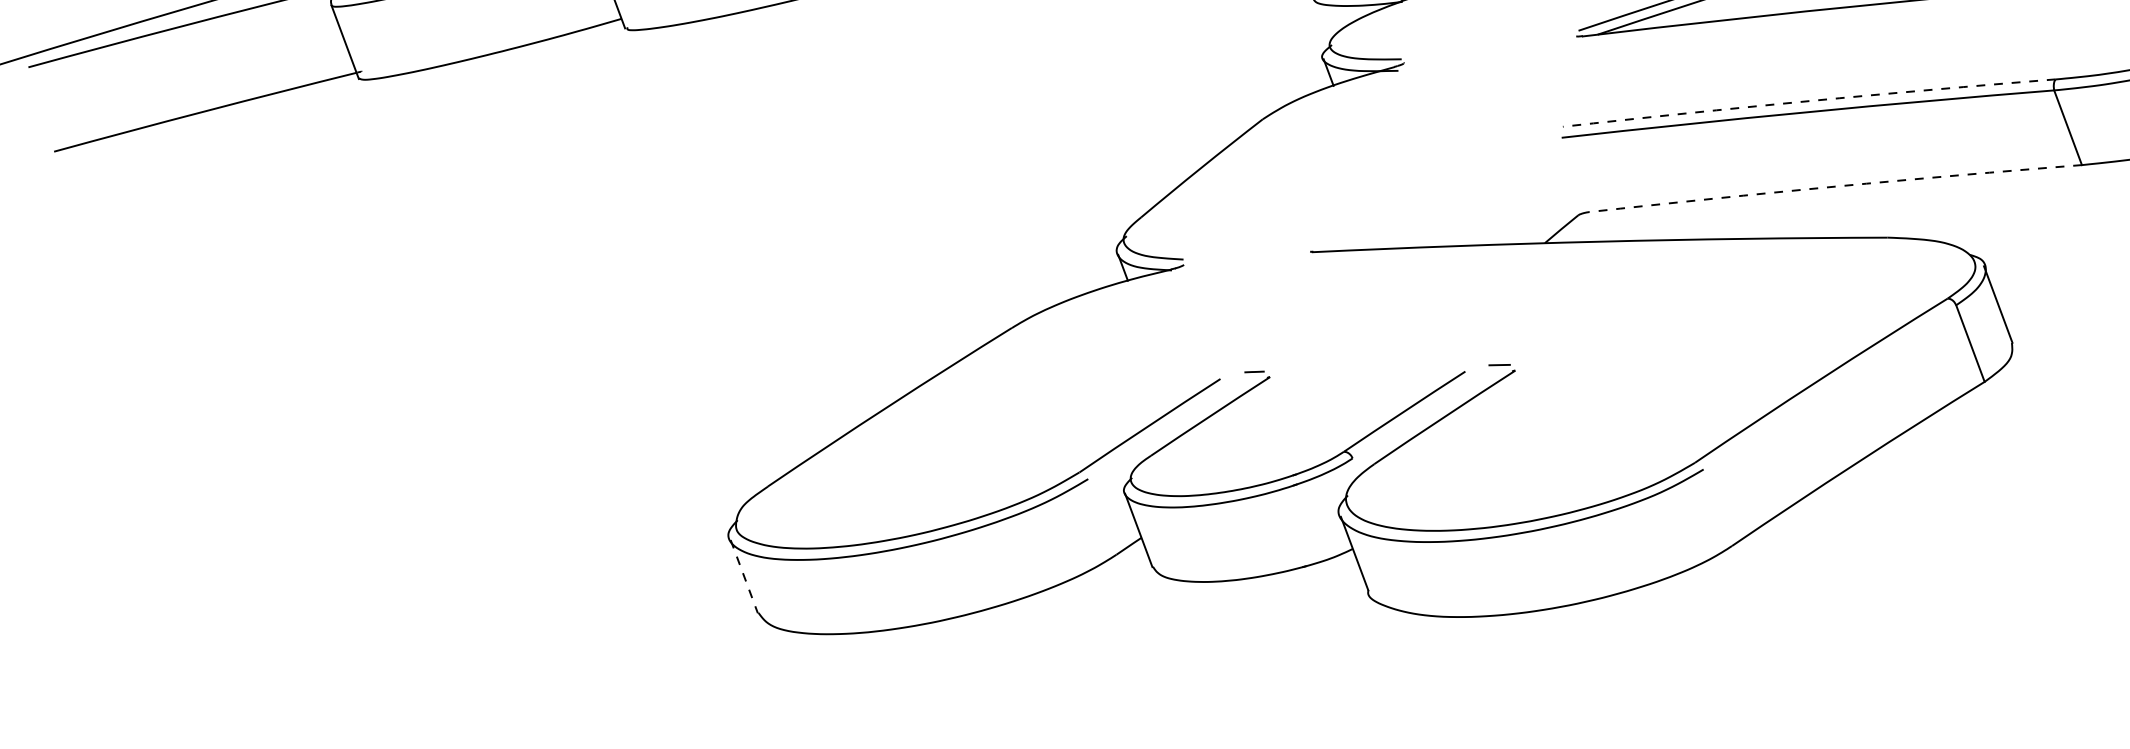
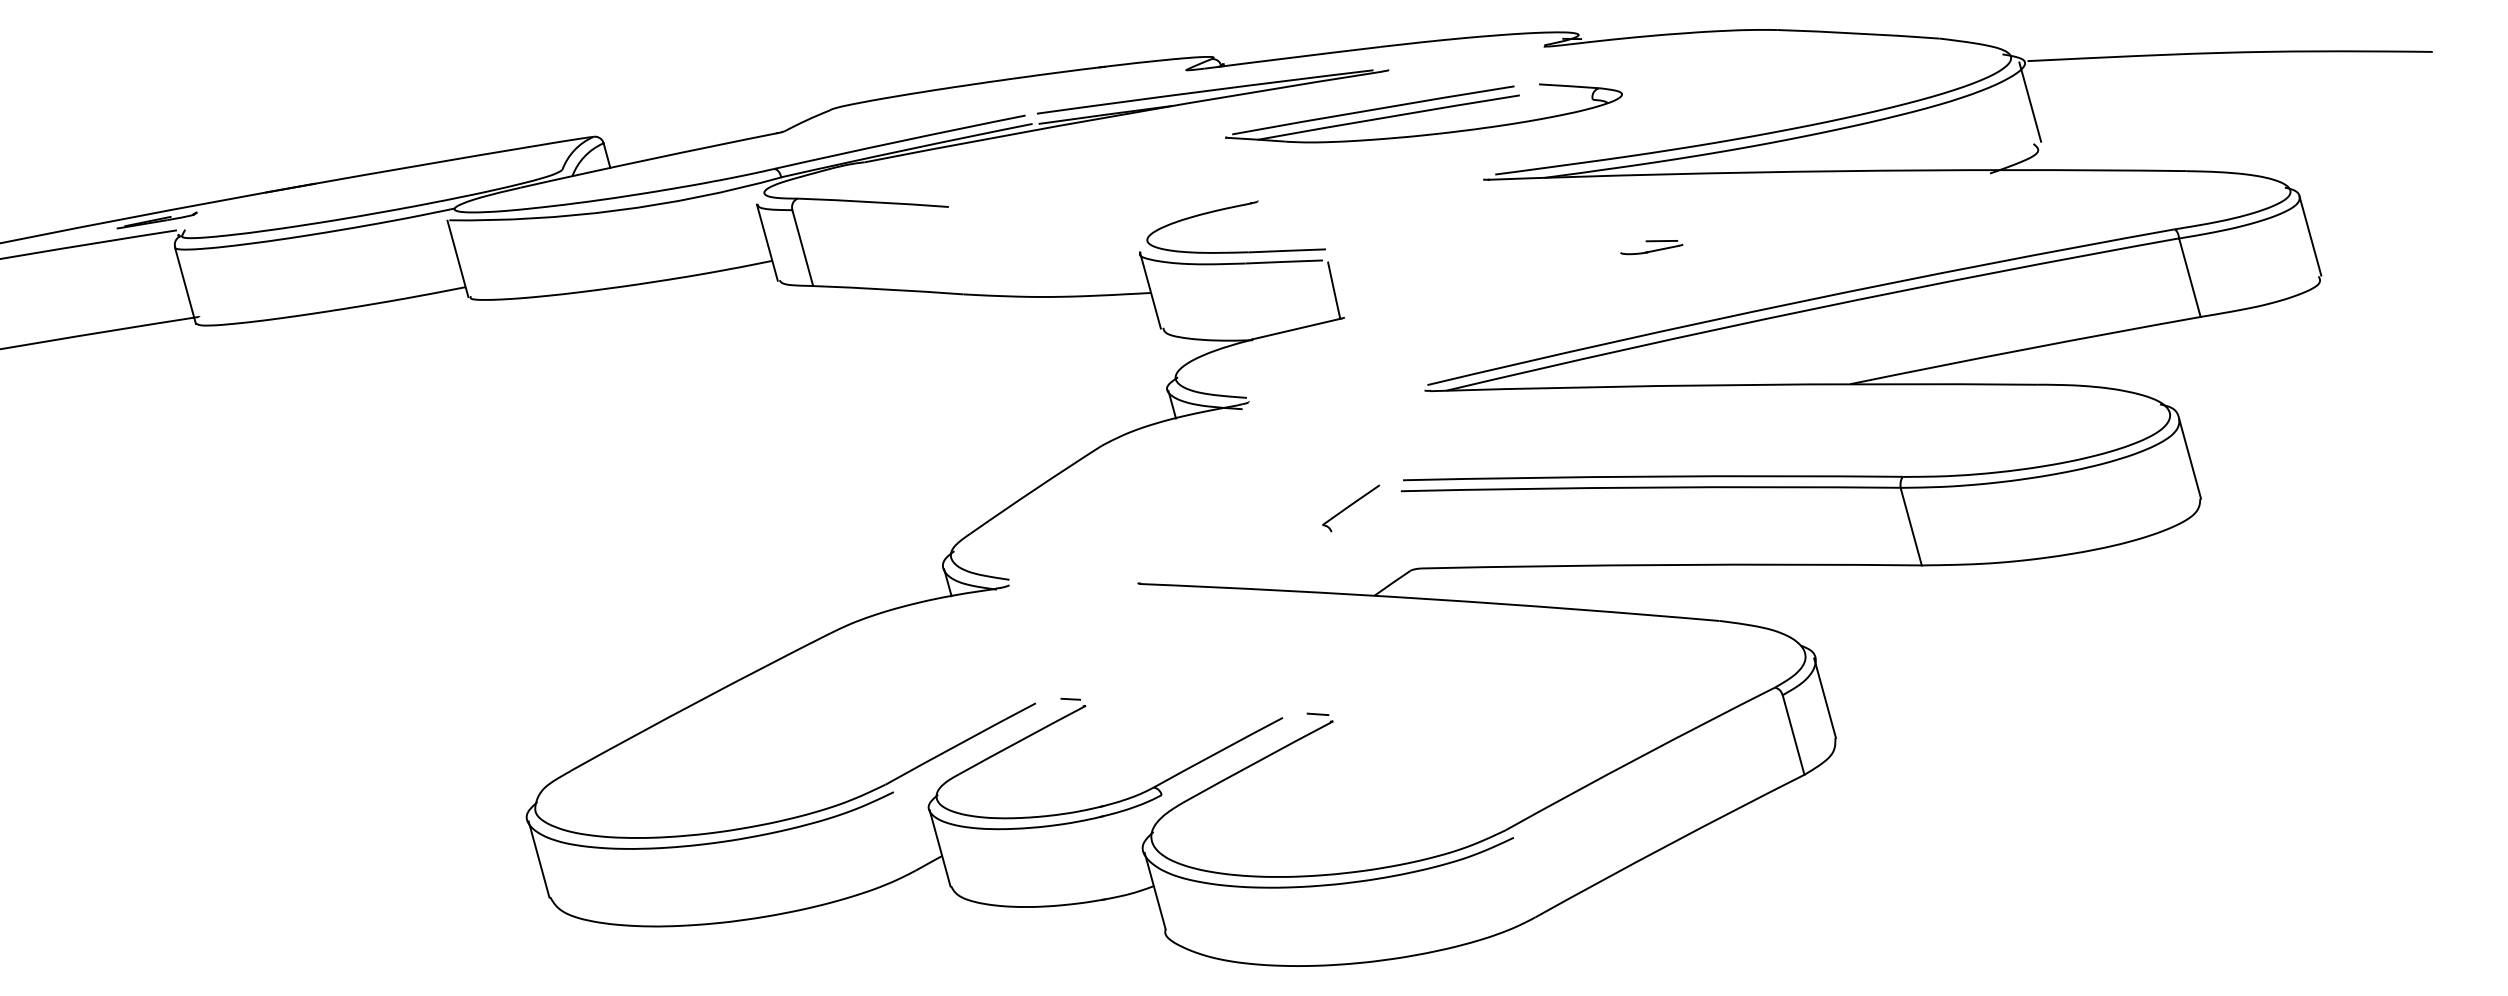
arc: (1809, 101) -> (1653, 476), dashed -> solid
part: (1513, 159) -> (1350, 508), added
arc: (1835, 186) -> (1671, 564), dashed -> solid
line: (744, 576) -> (539, 859), dashed -> solid

